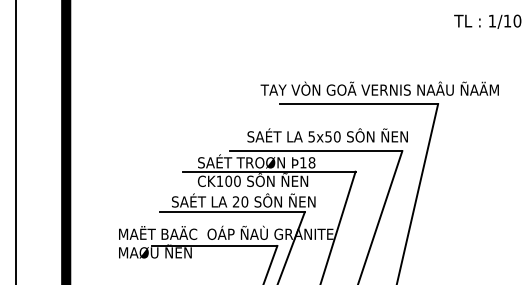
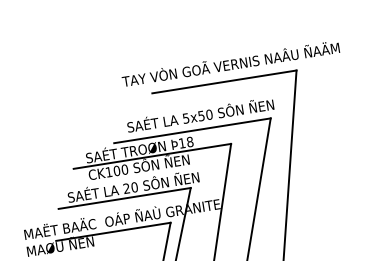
text: (379, 88) -> (230, 63), moved

